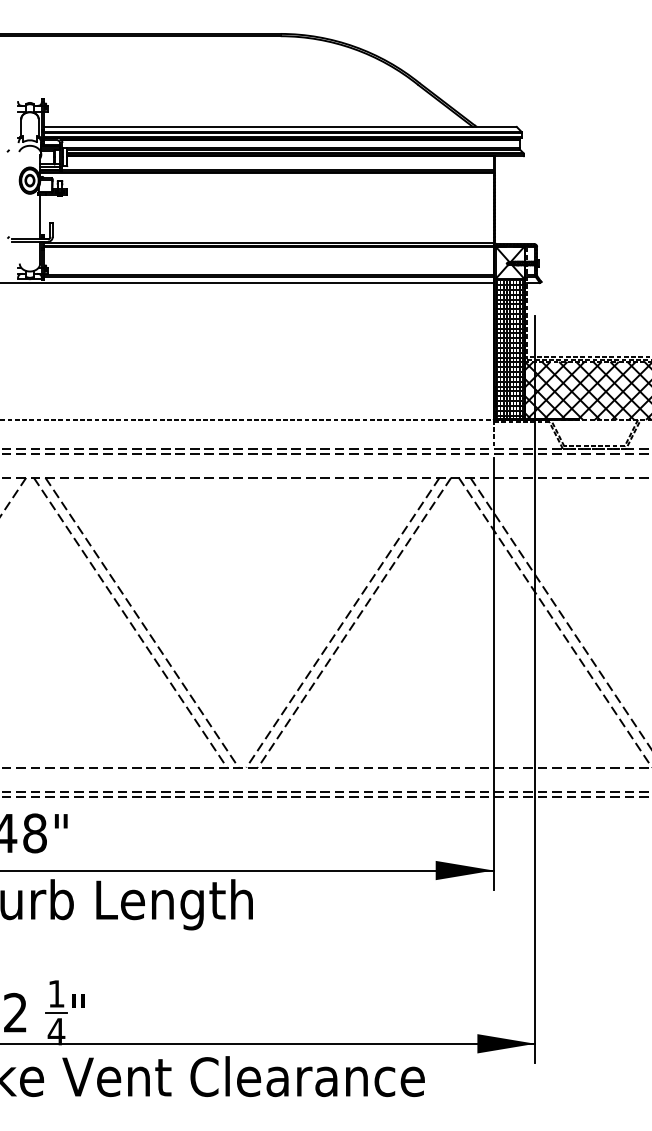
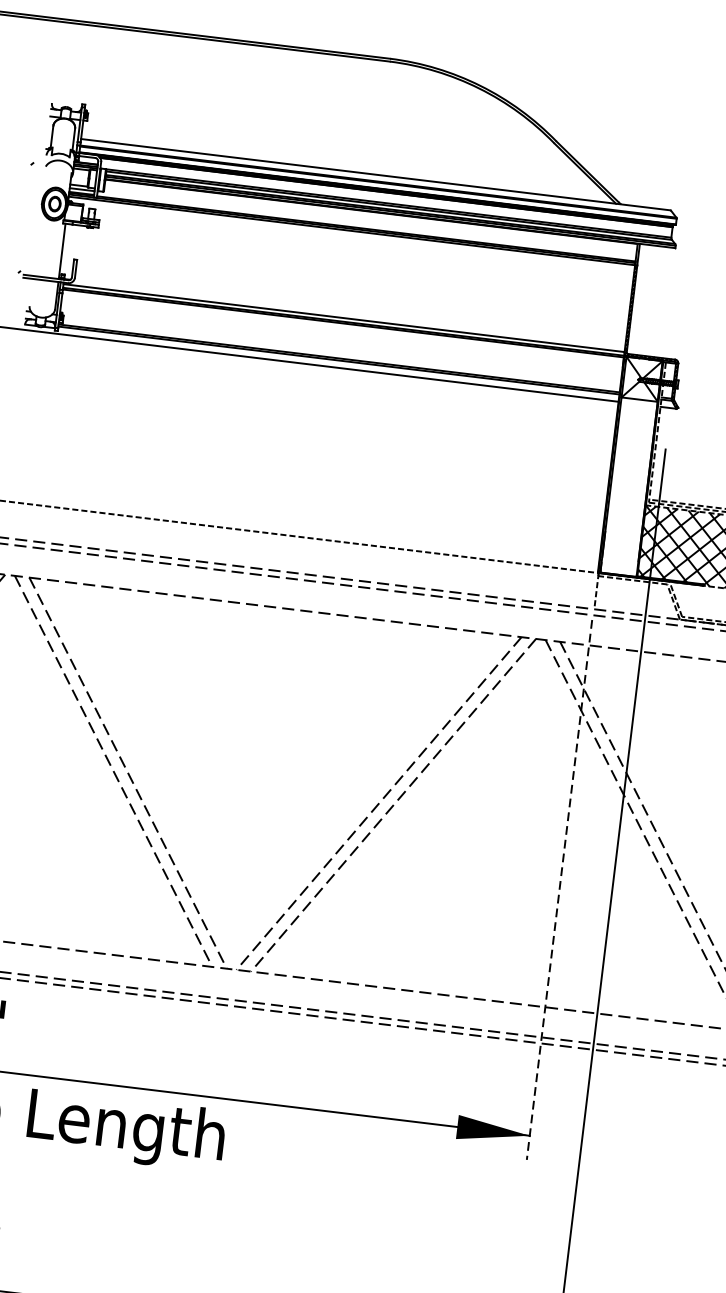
hatch: (509, 349) -> (628, 487), removed
line: (493, 674) -> (559, 890), solid -> dashed

